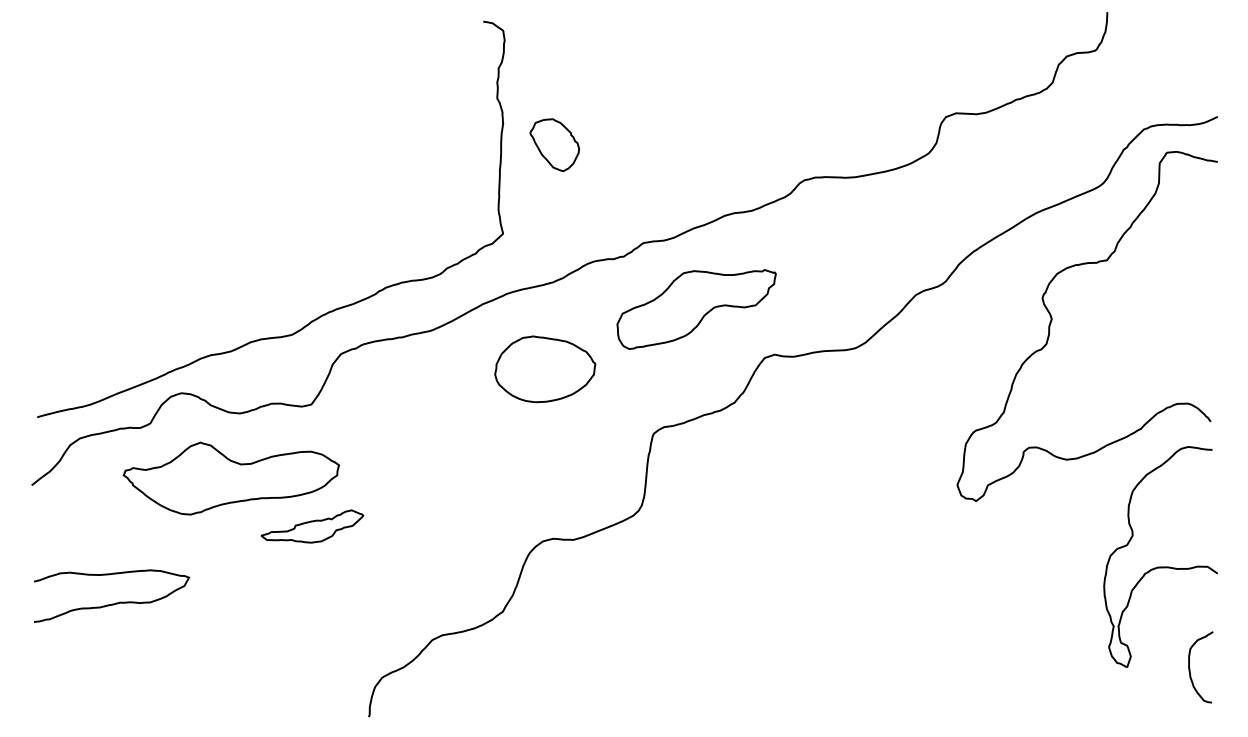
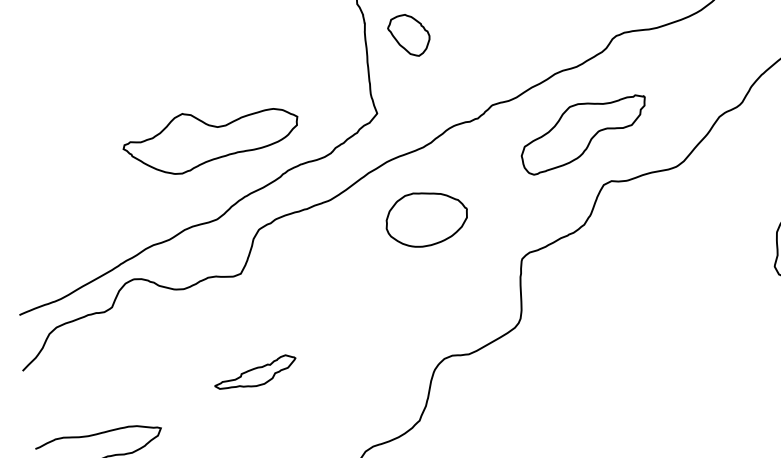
part: (696, 309) -> (584, 135), moved
part: (230, 478) -> (210, 139), moved

